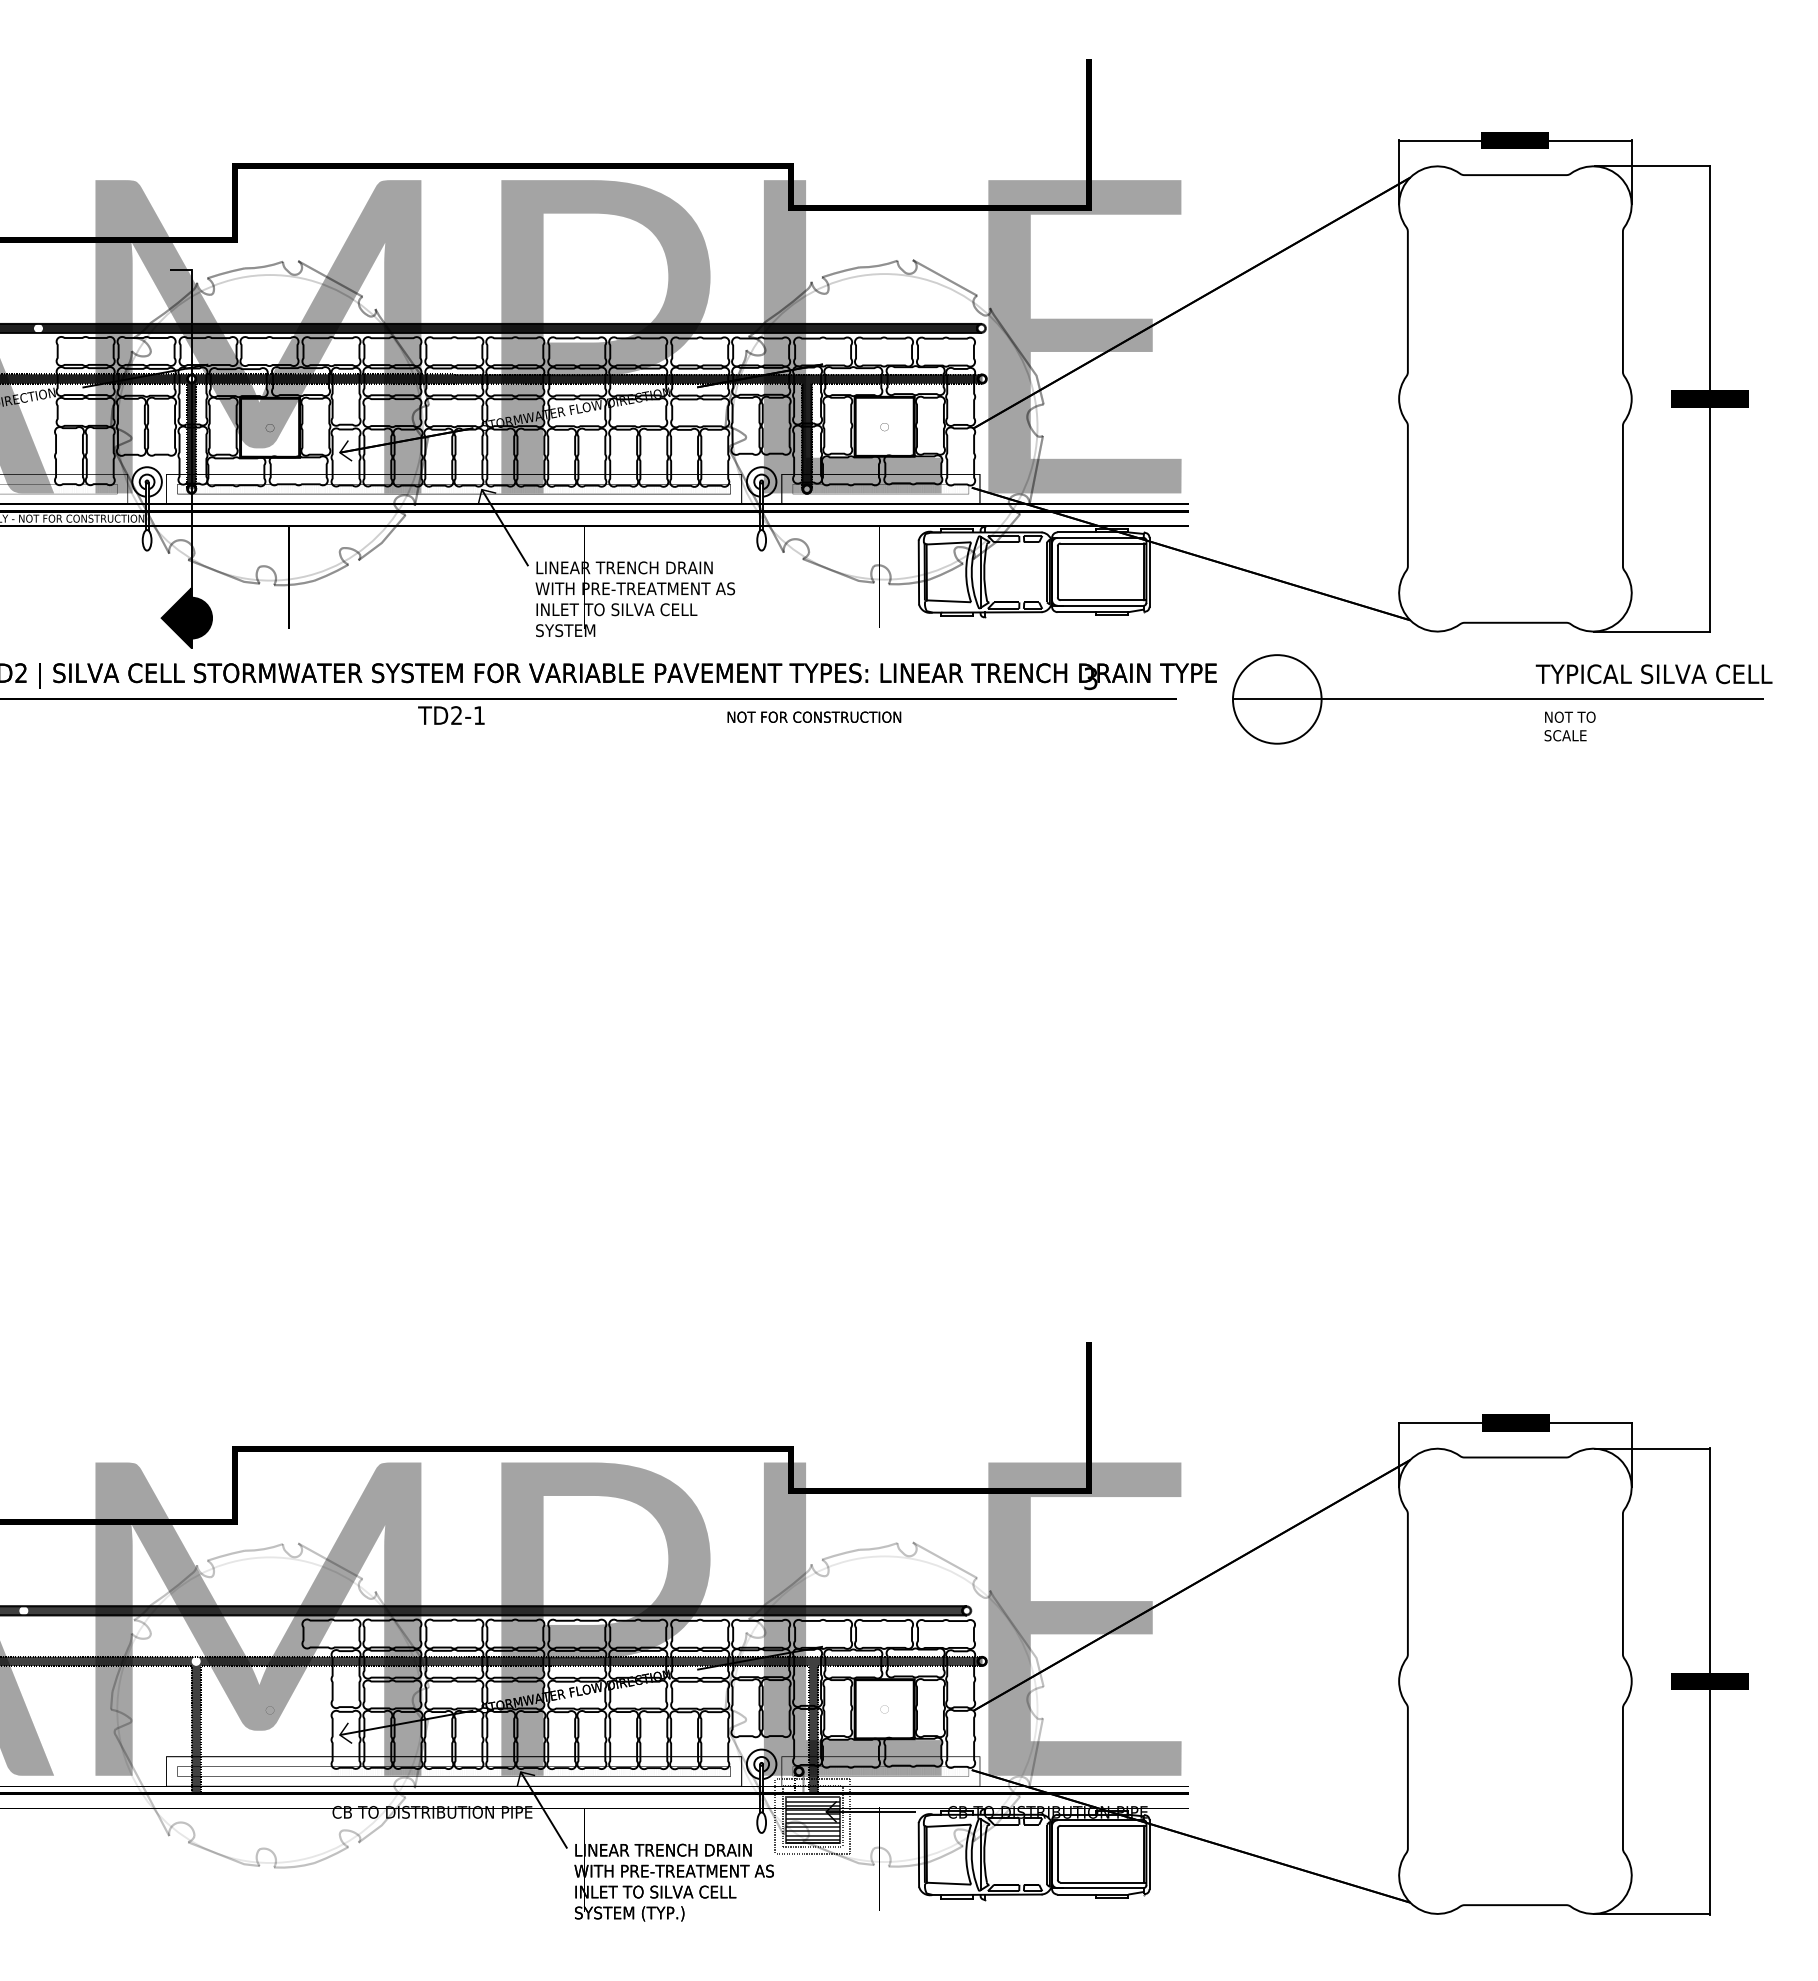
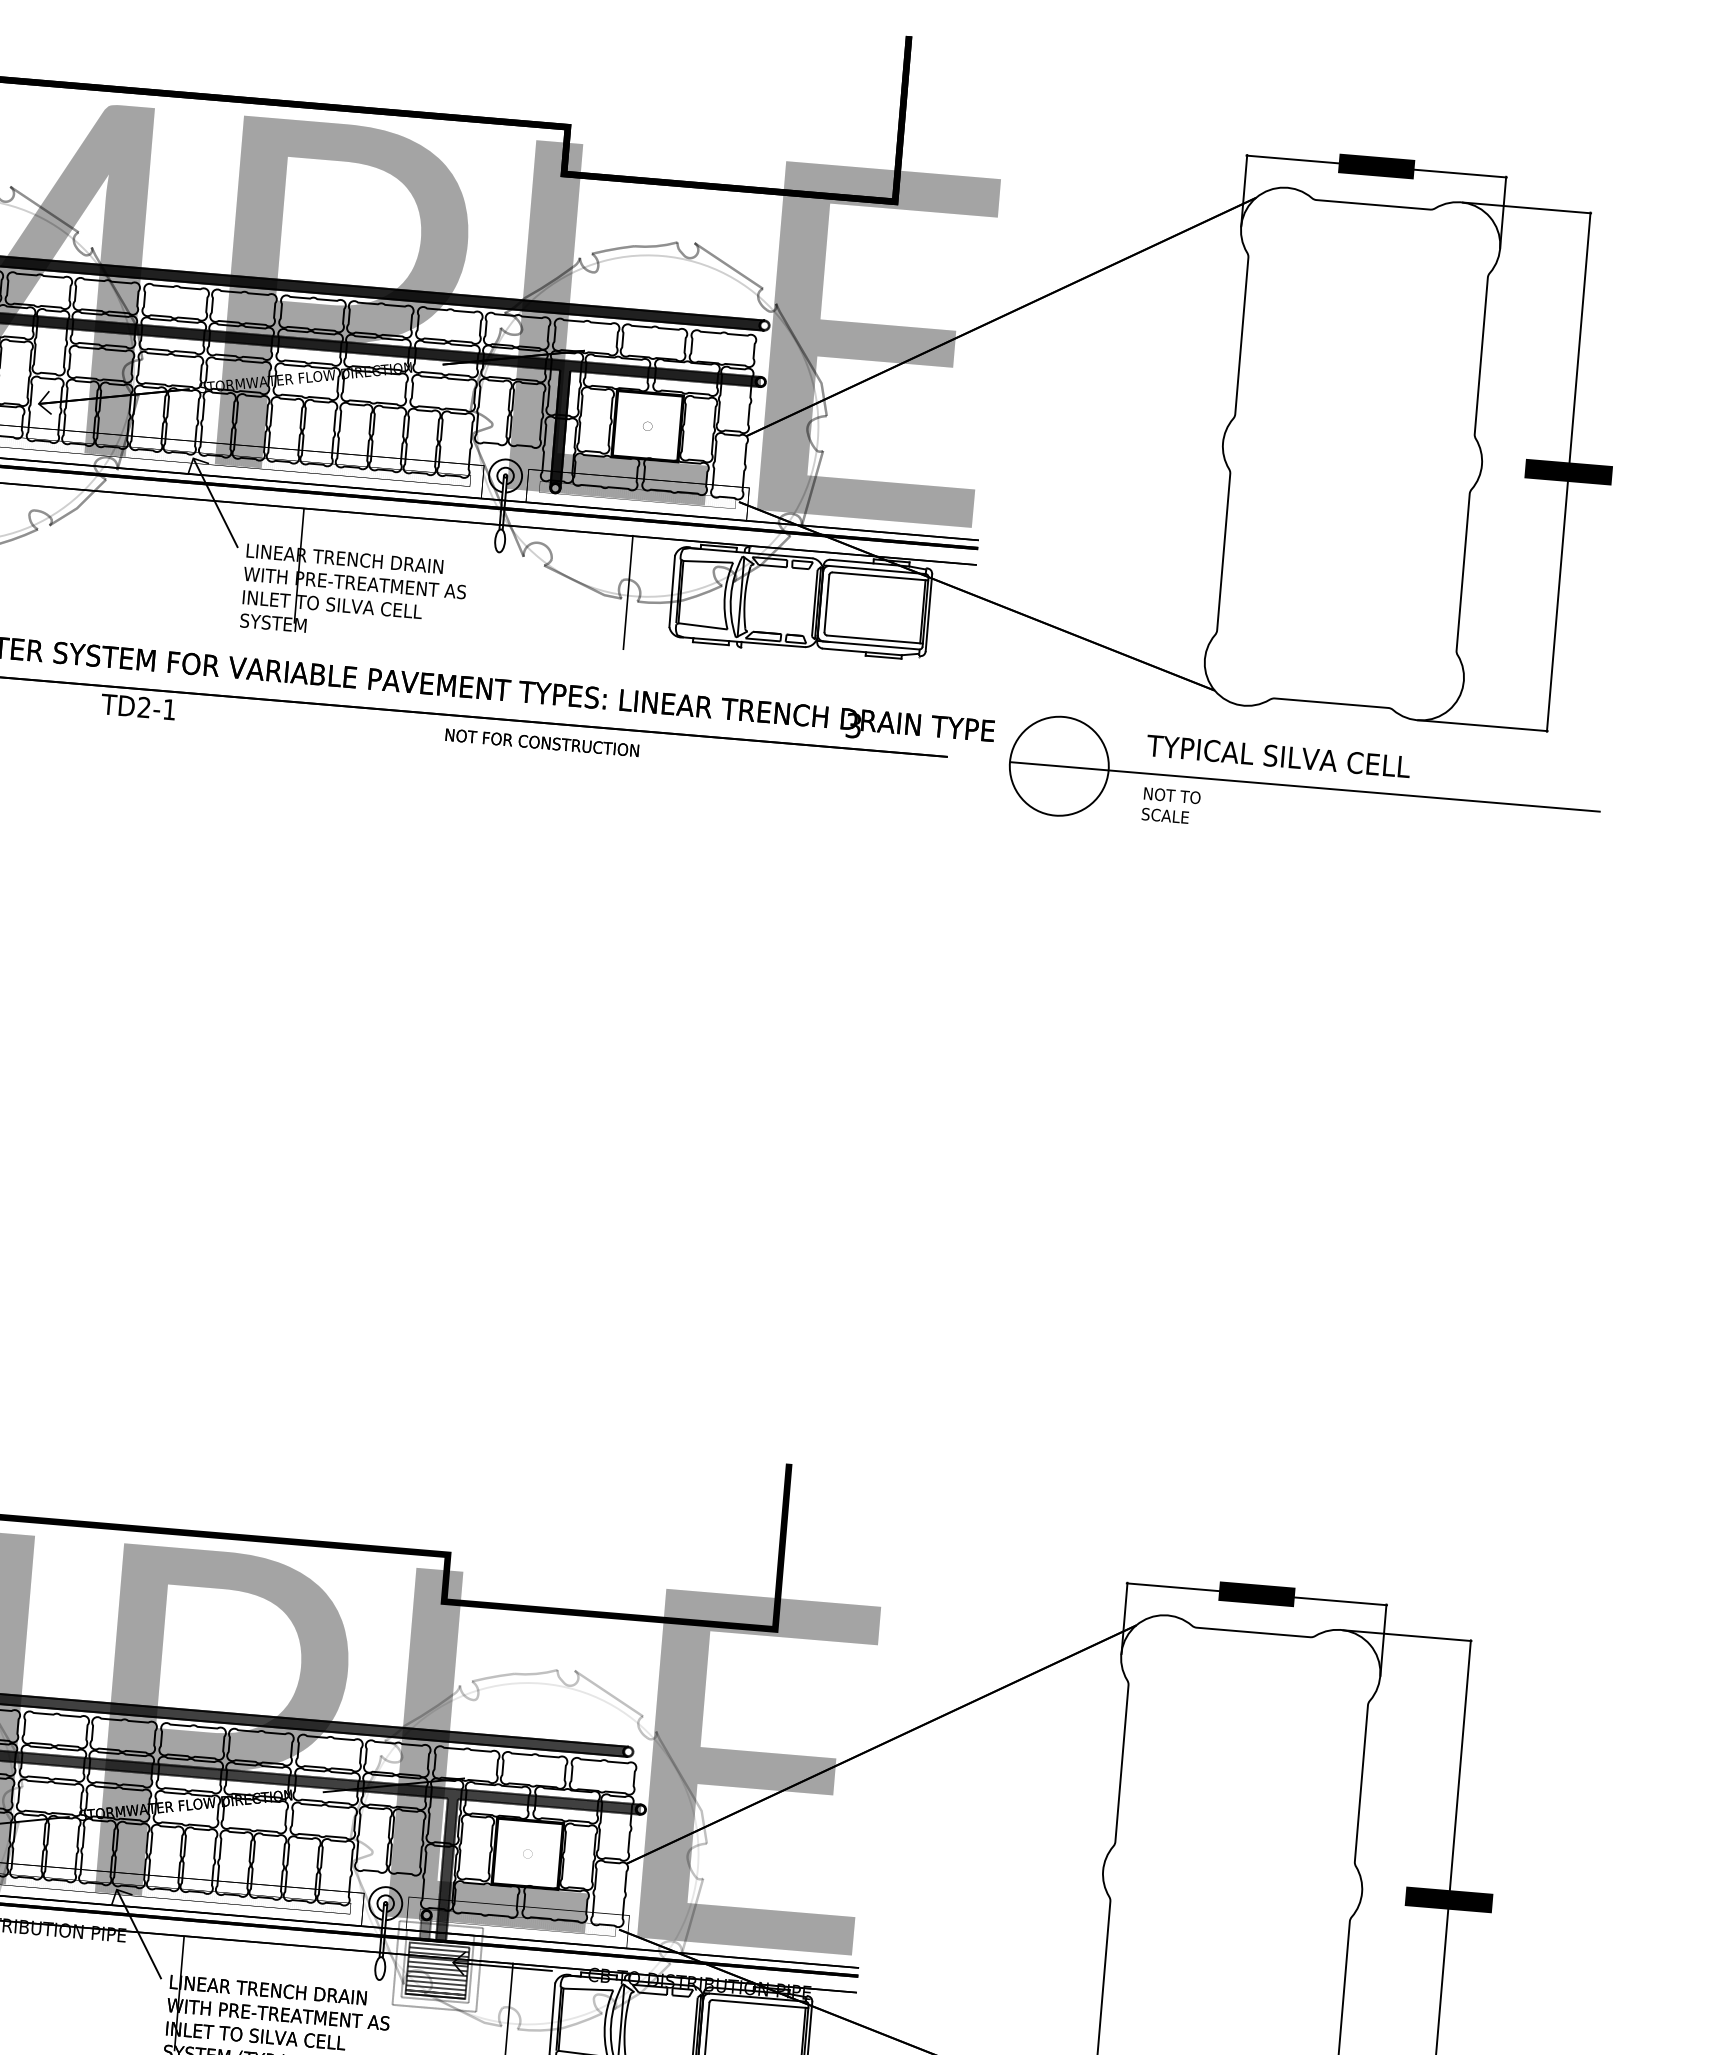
text: (1653, 674) -> (1277, 756), moved
text: (1569, 726) -> (1170, 805), moved
fill: (798, 1782) -> (425, 1927), added

